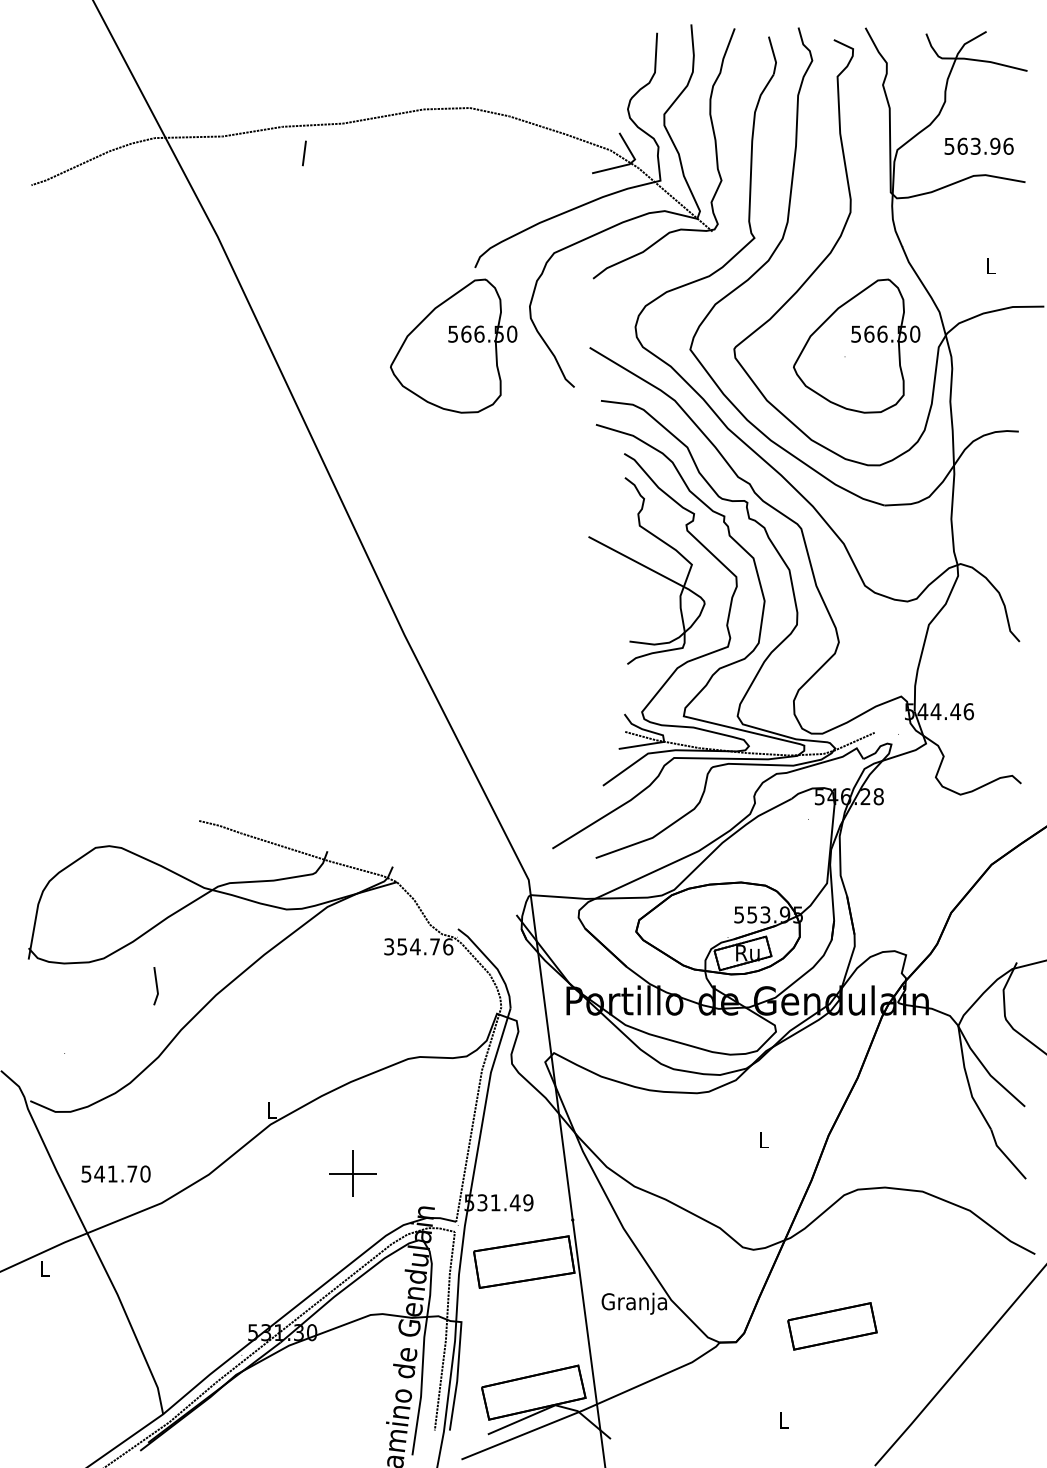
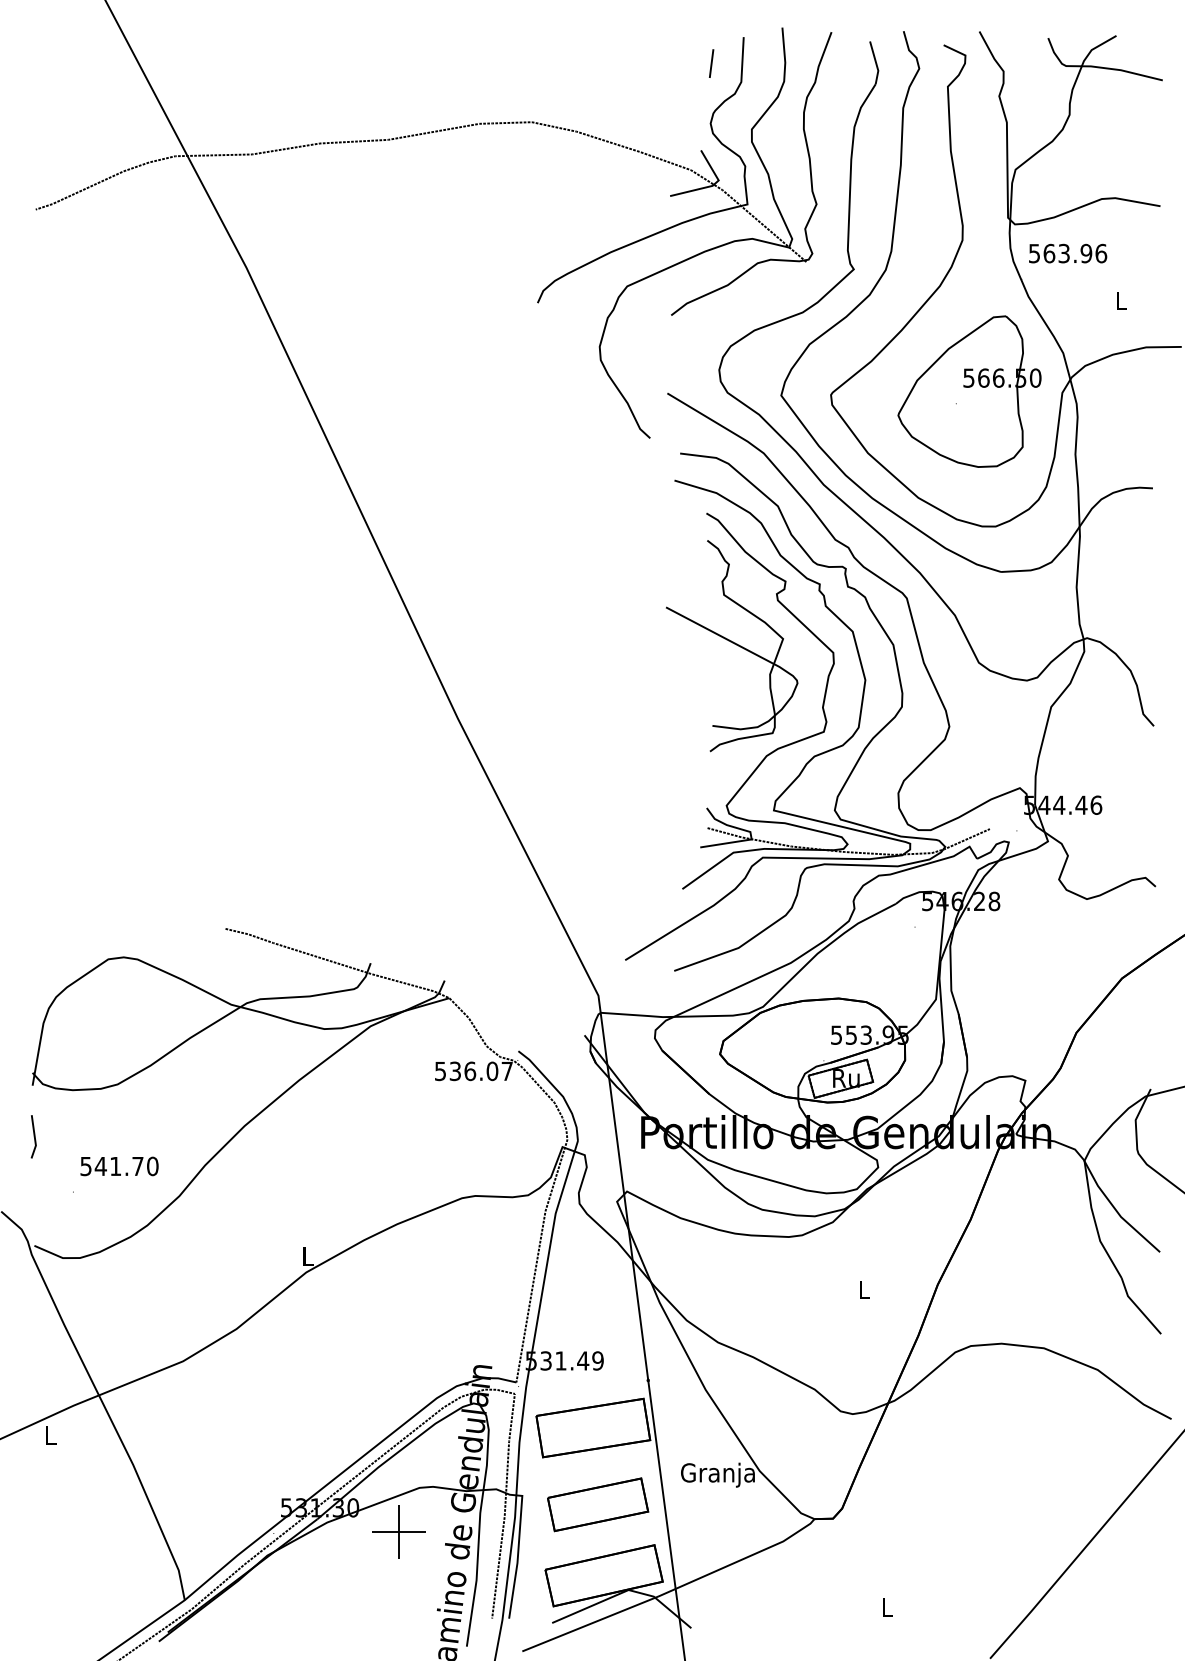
text: (979, 146) -> (1068, 253), moved
line: (304, 153) -> (711, 63), moved
part: (453, 346) -> (513, 391), removed
text: (419, 946) -> (474, 1071), 354.76 -> 536.07
line: (155, 985) -> (33, 1136), moved
part: (352, 1173) -> (398, 1531), moved
text: (116, 1174) -> (119, 1166), moved
part: (832, 1326) -> (598, 1504), moved

